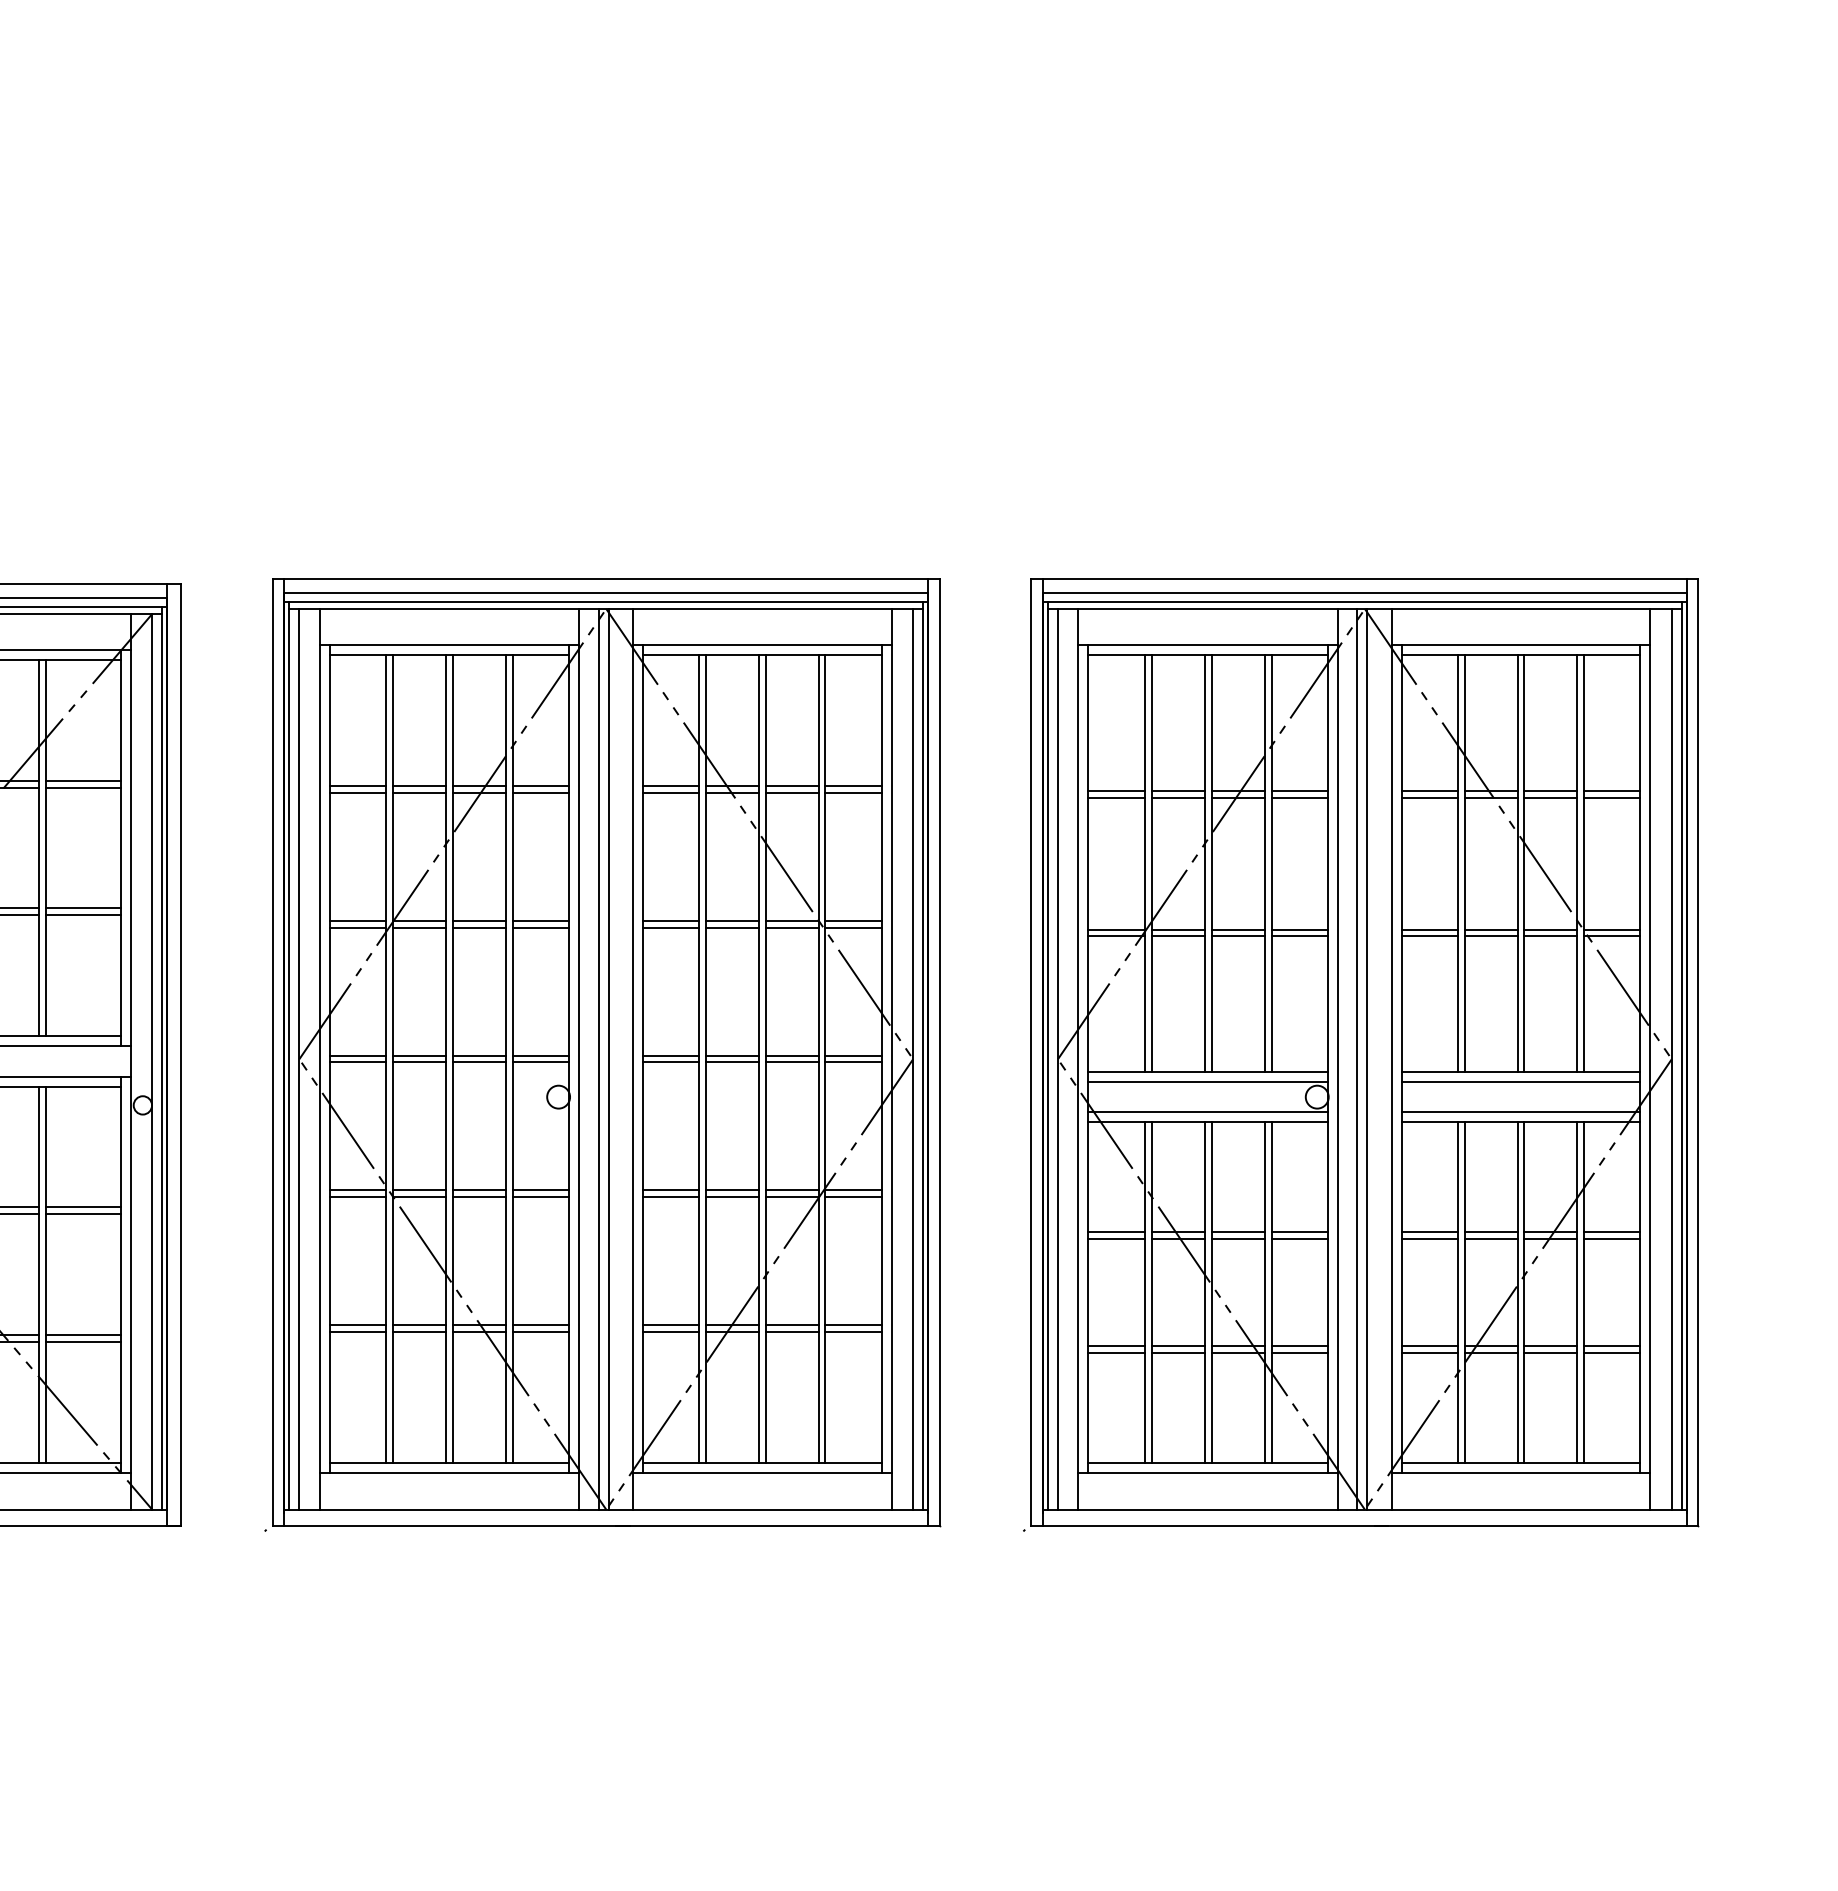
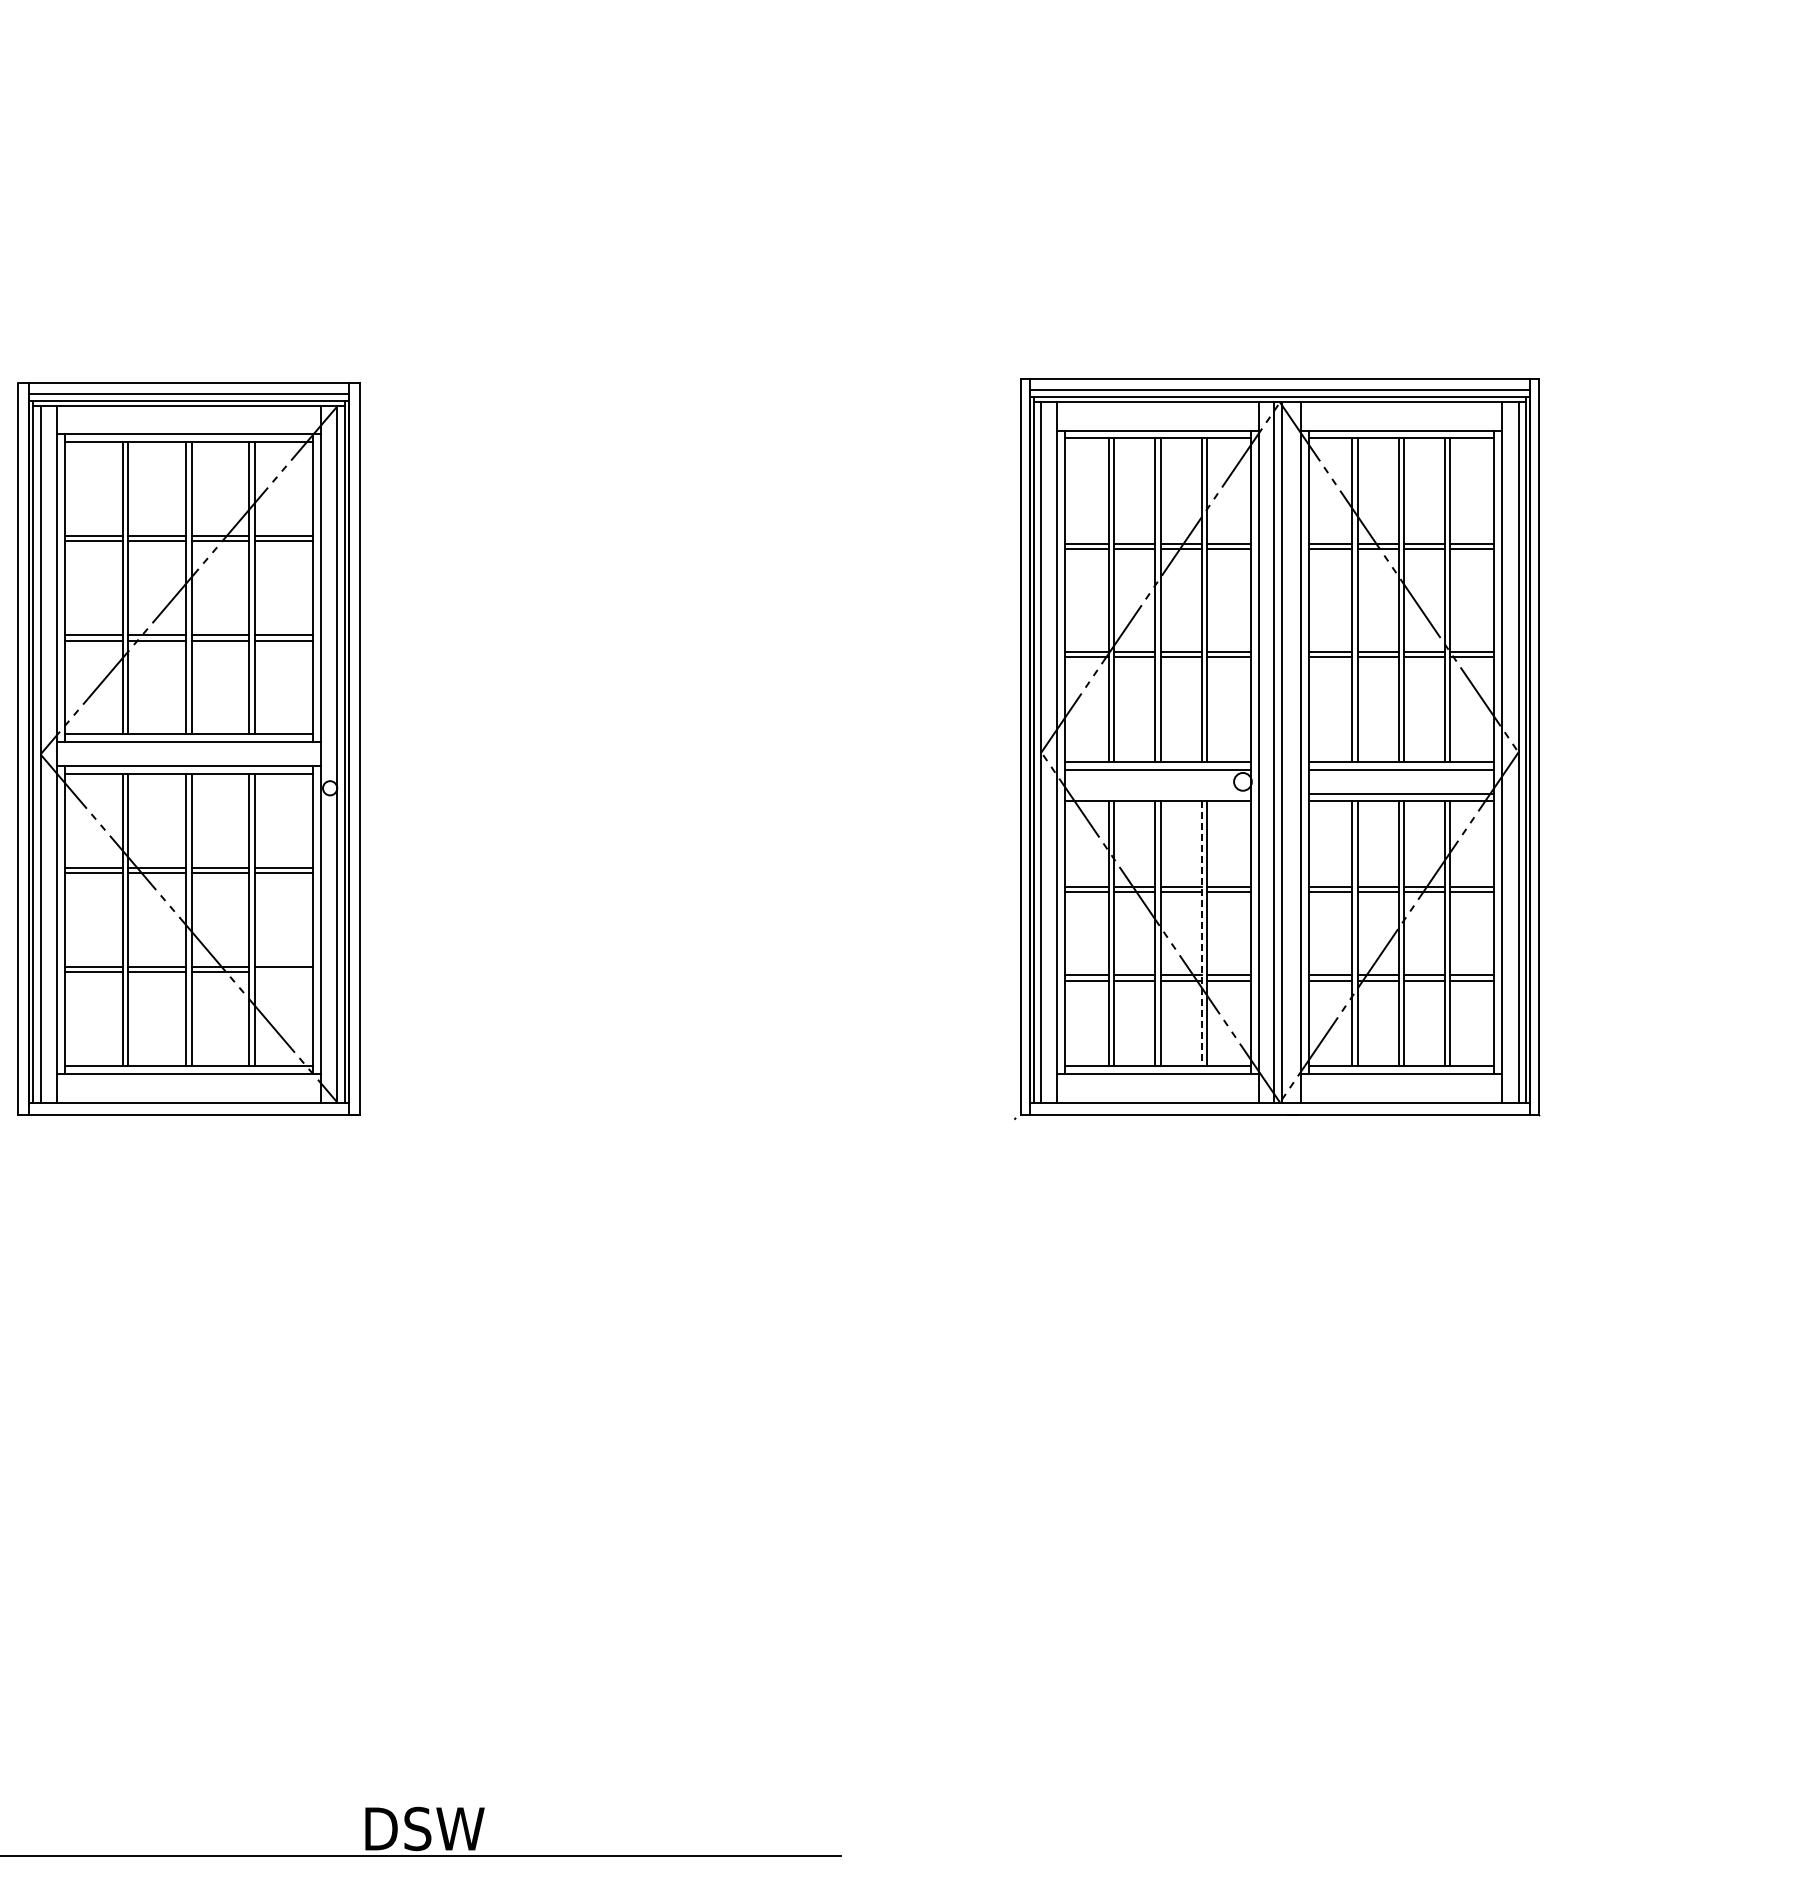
part: (602, 1054) -> (687, 748), removed
line: (1207, 1112) -> (1157, 793), removed
line: (1265, 1293) -> (1202, 934), solid -> dashed
line: (82, 1342) -> (283, 972), removed

